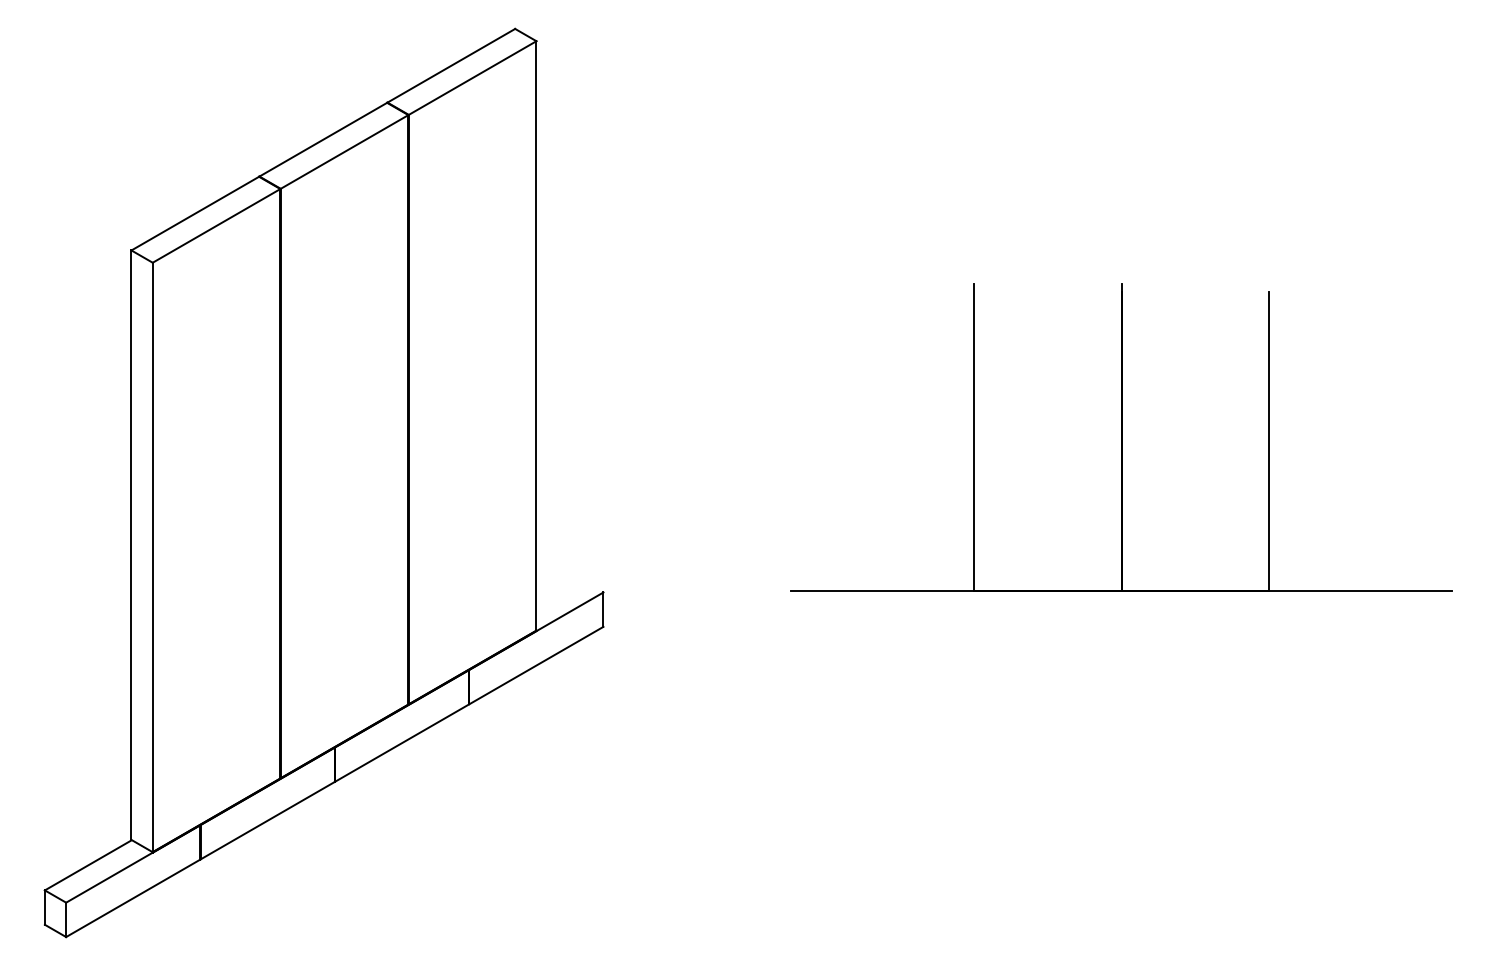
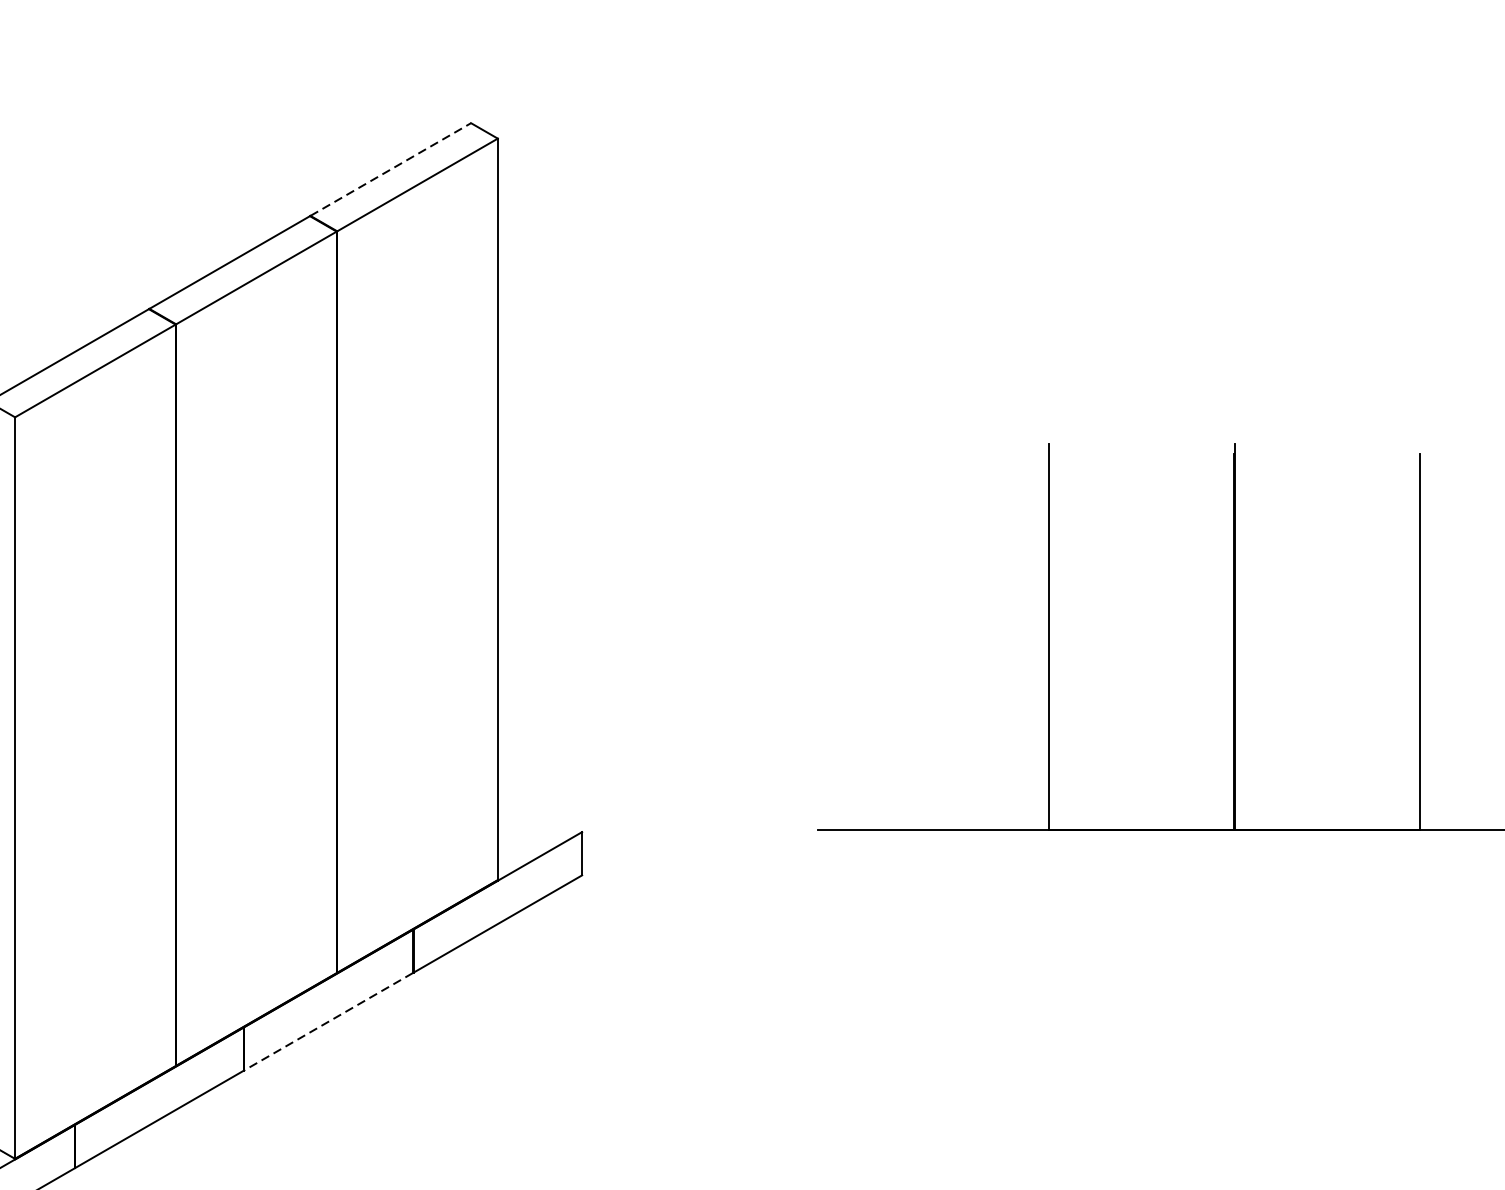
line: (451, 65) -> (390, 169), solid -> dashed
line: (401, 743) -> (328, 1022), solid -> dashed

